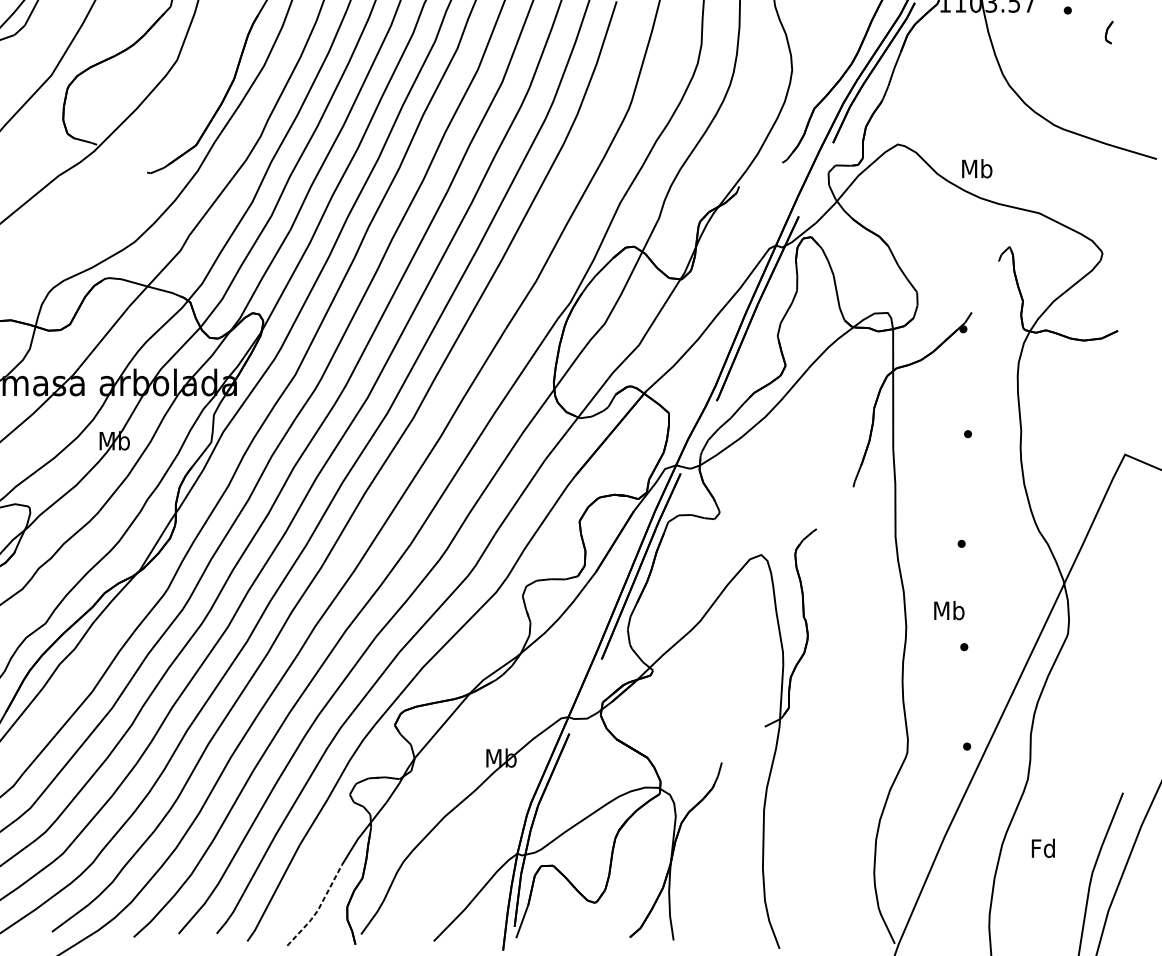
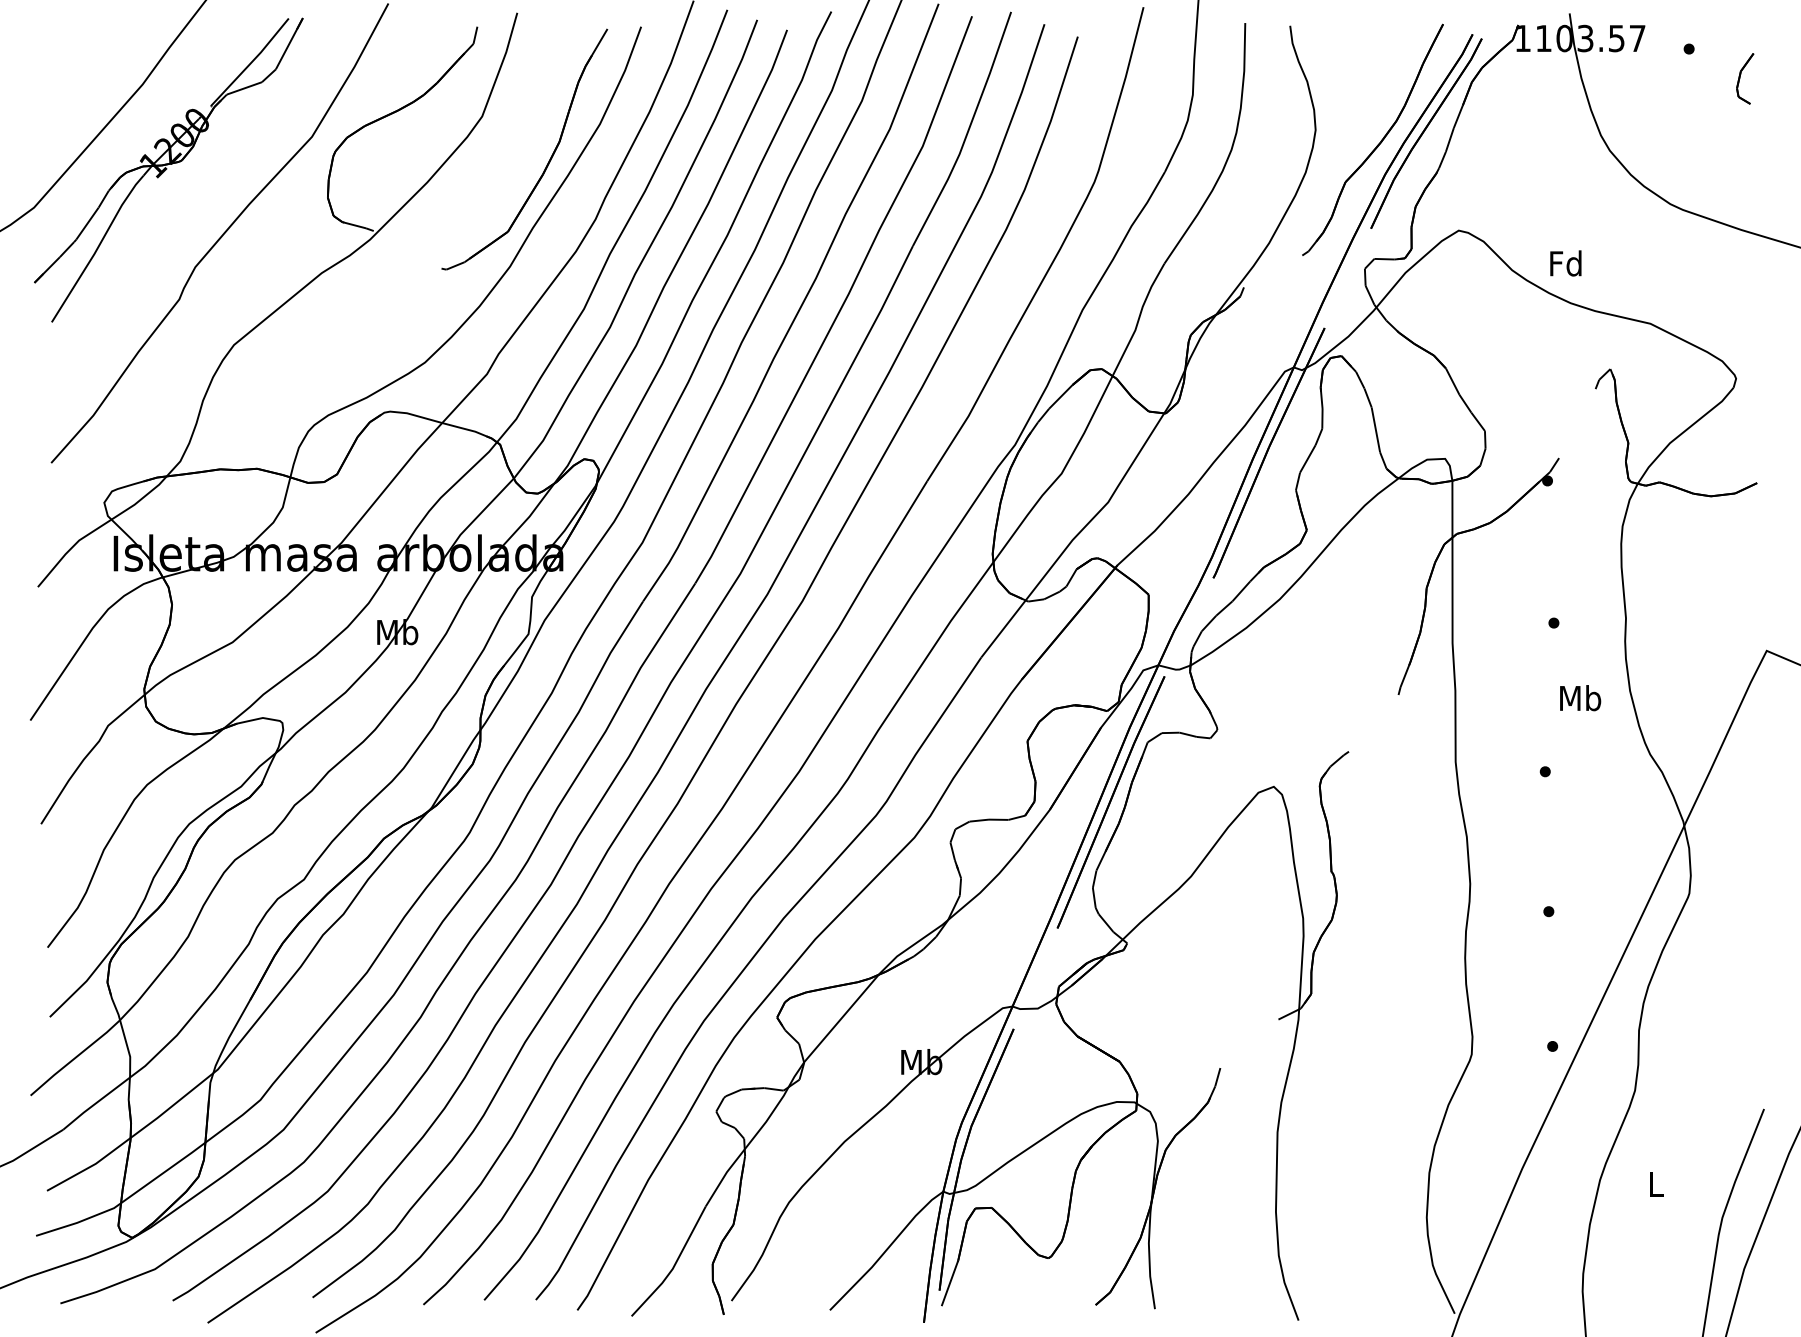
part: (1109, 32) -> (1745, 78), size x1.67
text: (976, 168) -> (1565, 263), Mb -> Fd
text: (949, 610) -> (1580, 698), moved
text: (1043, 848) -> (1655, 1184), Fd -> L
line: (319, 908) -> (674, 1266), dashed -> solid

